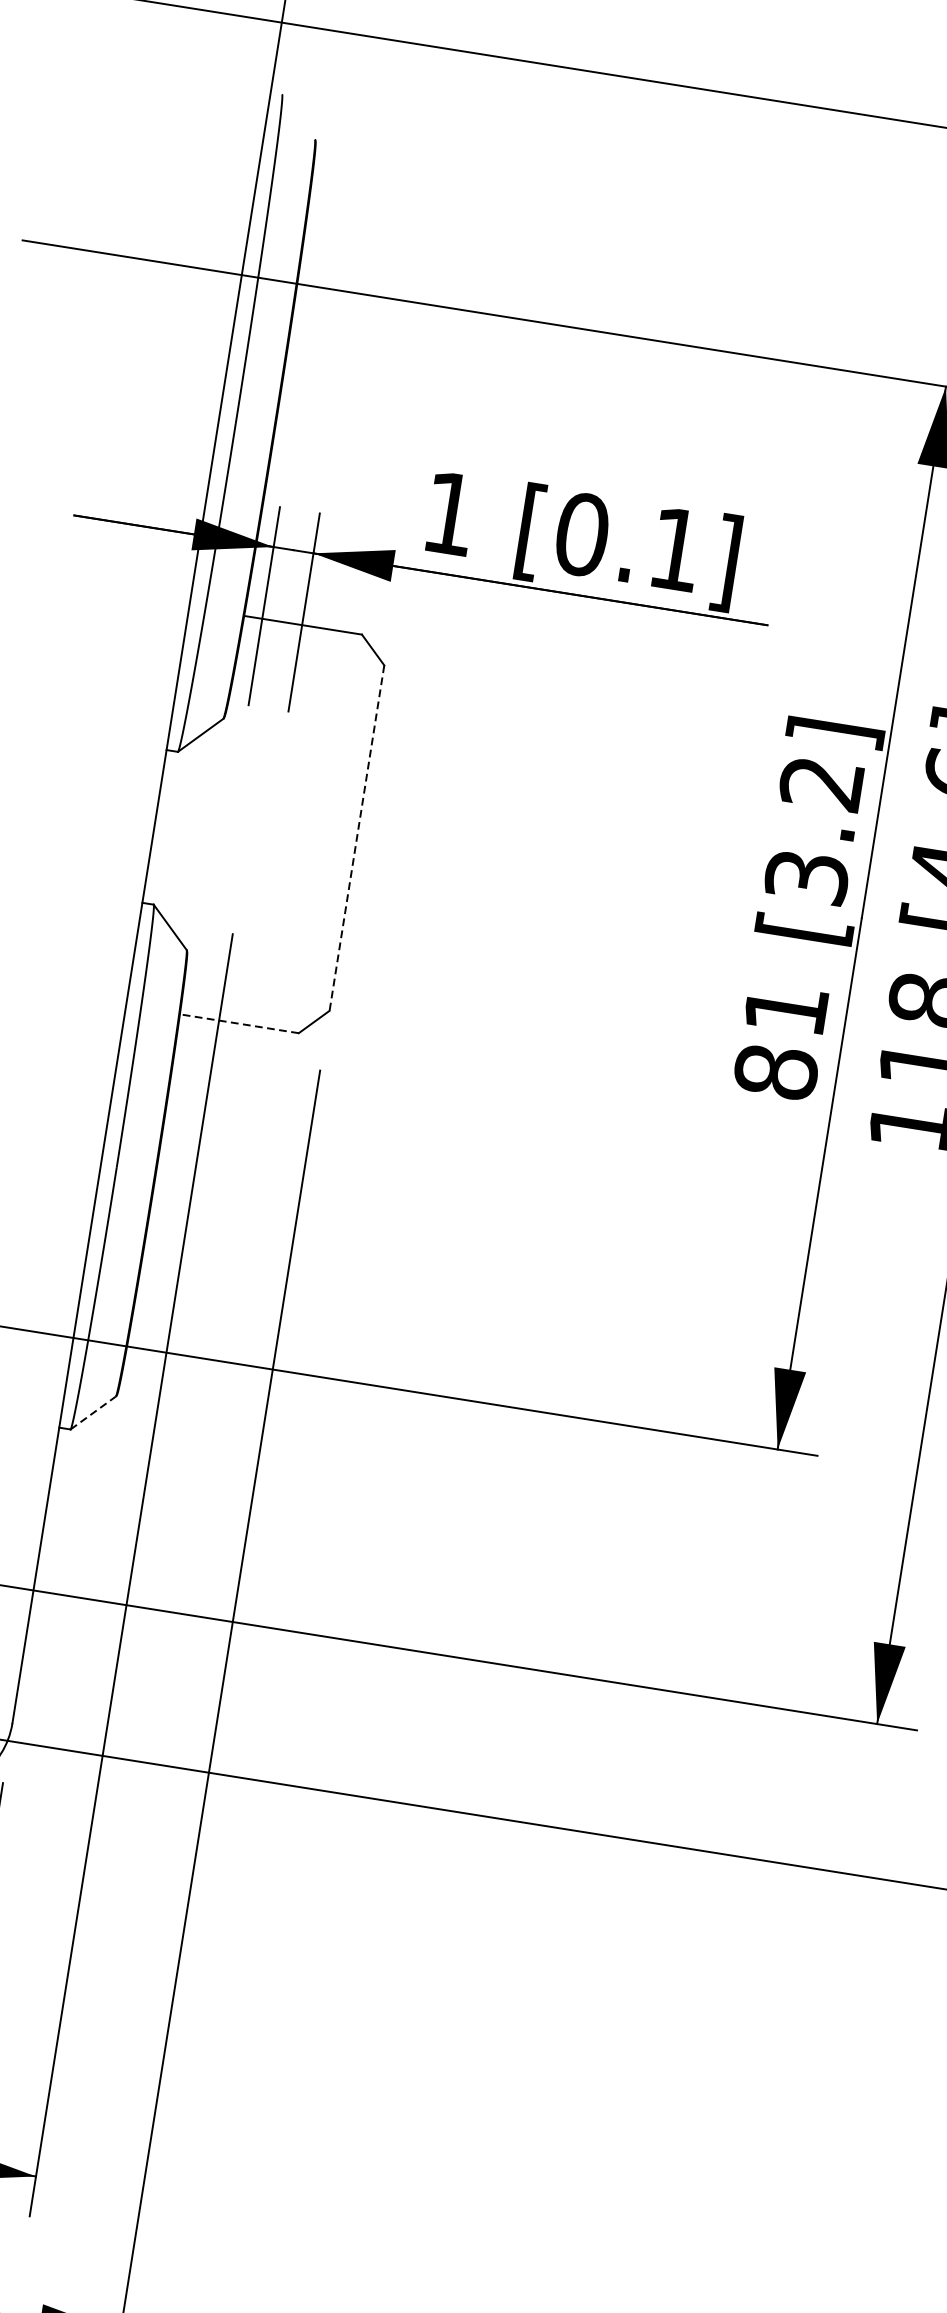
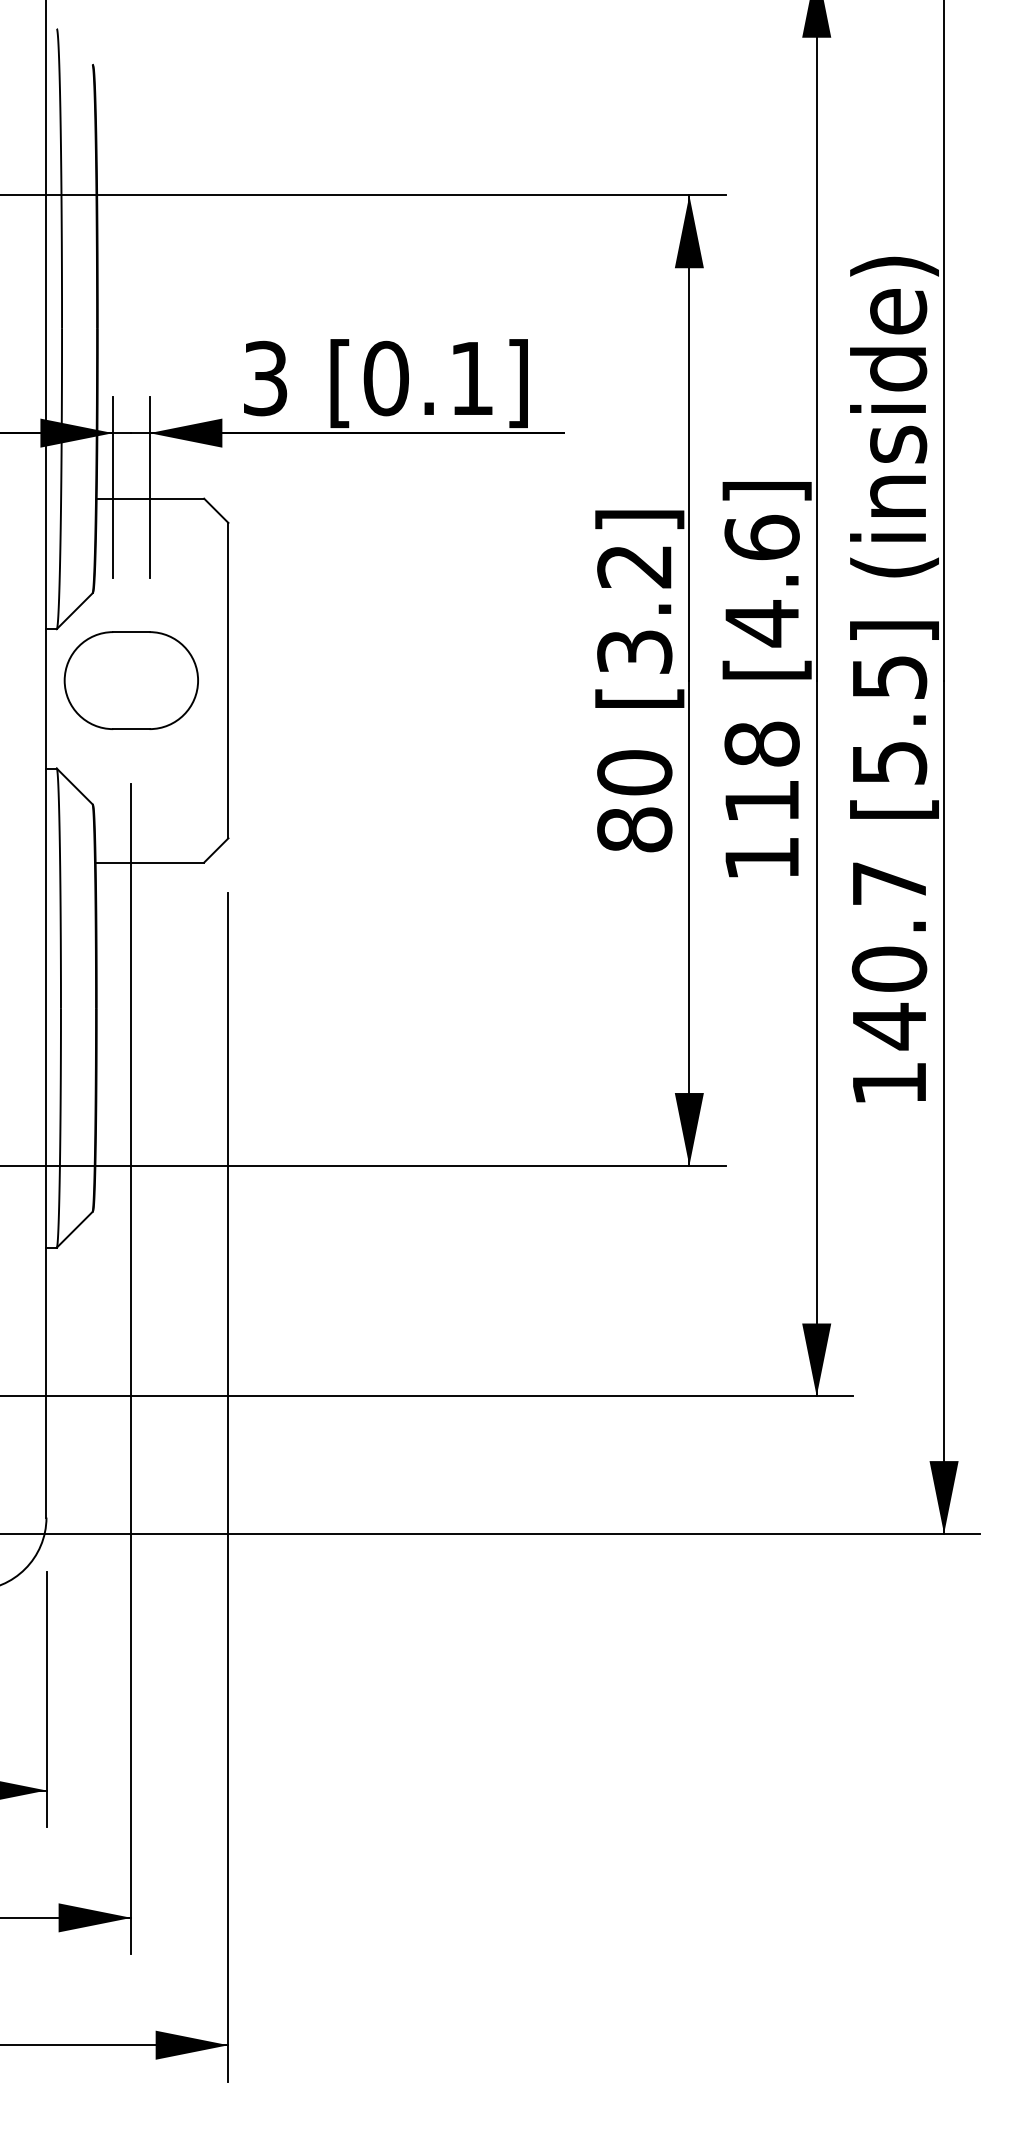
text: (449, 513) -> (265, 378), 1 -> 3
part: (249, 820) -> (130, 680), added
line: (357, 837) -> (228, 680), dashed -> solid
text: (785, 1009) -> (634, 772), 81 -> 80
line: (238, 1023) -> (149, 862), dashed -> solid
line: (94, 1412) -> (75, 1229), dashed -> solid

